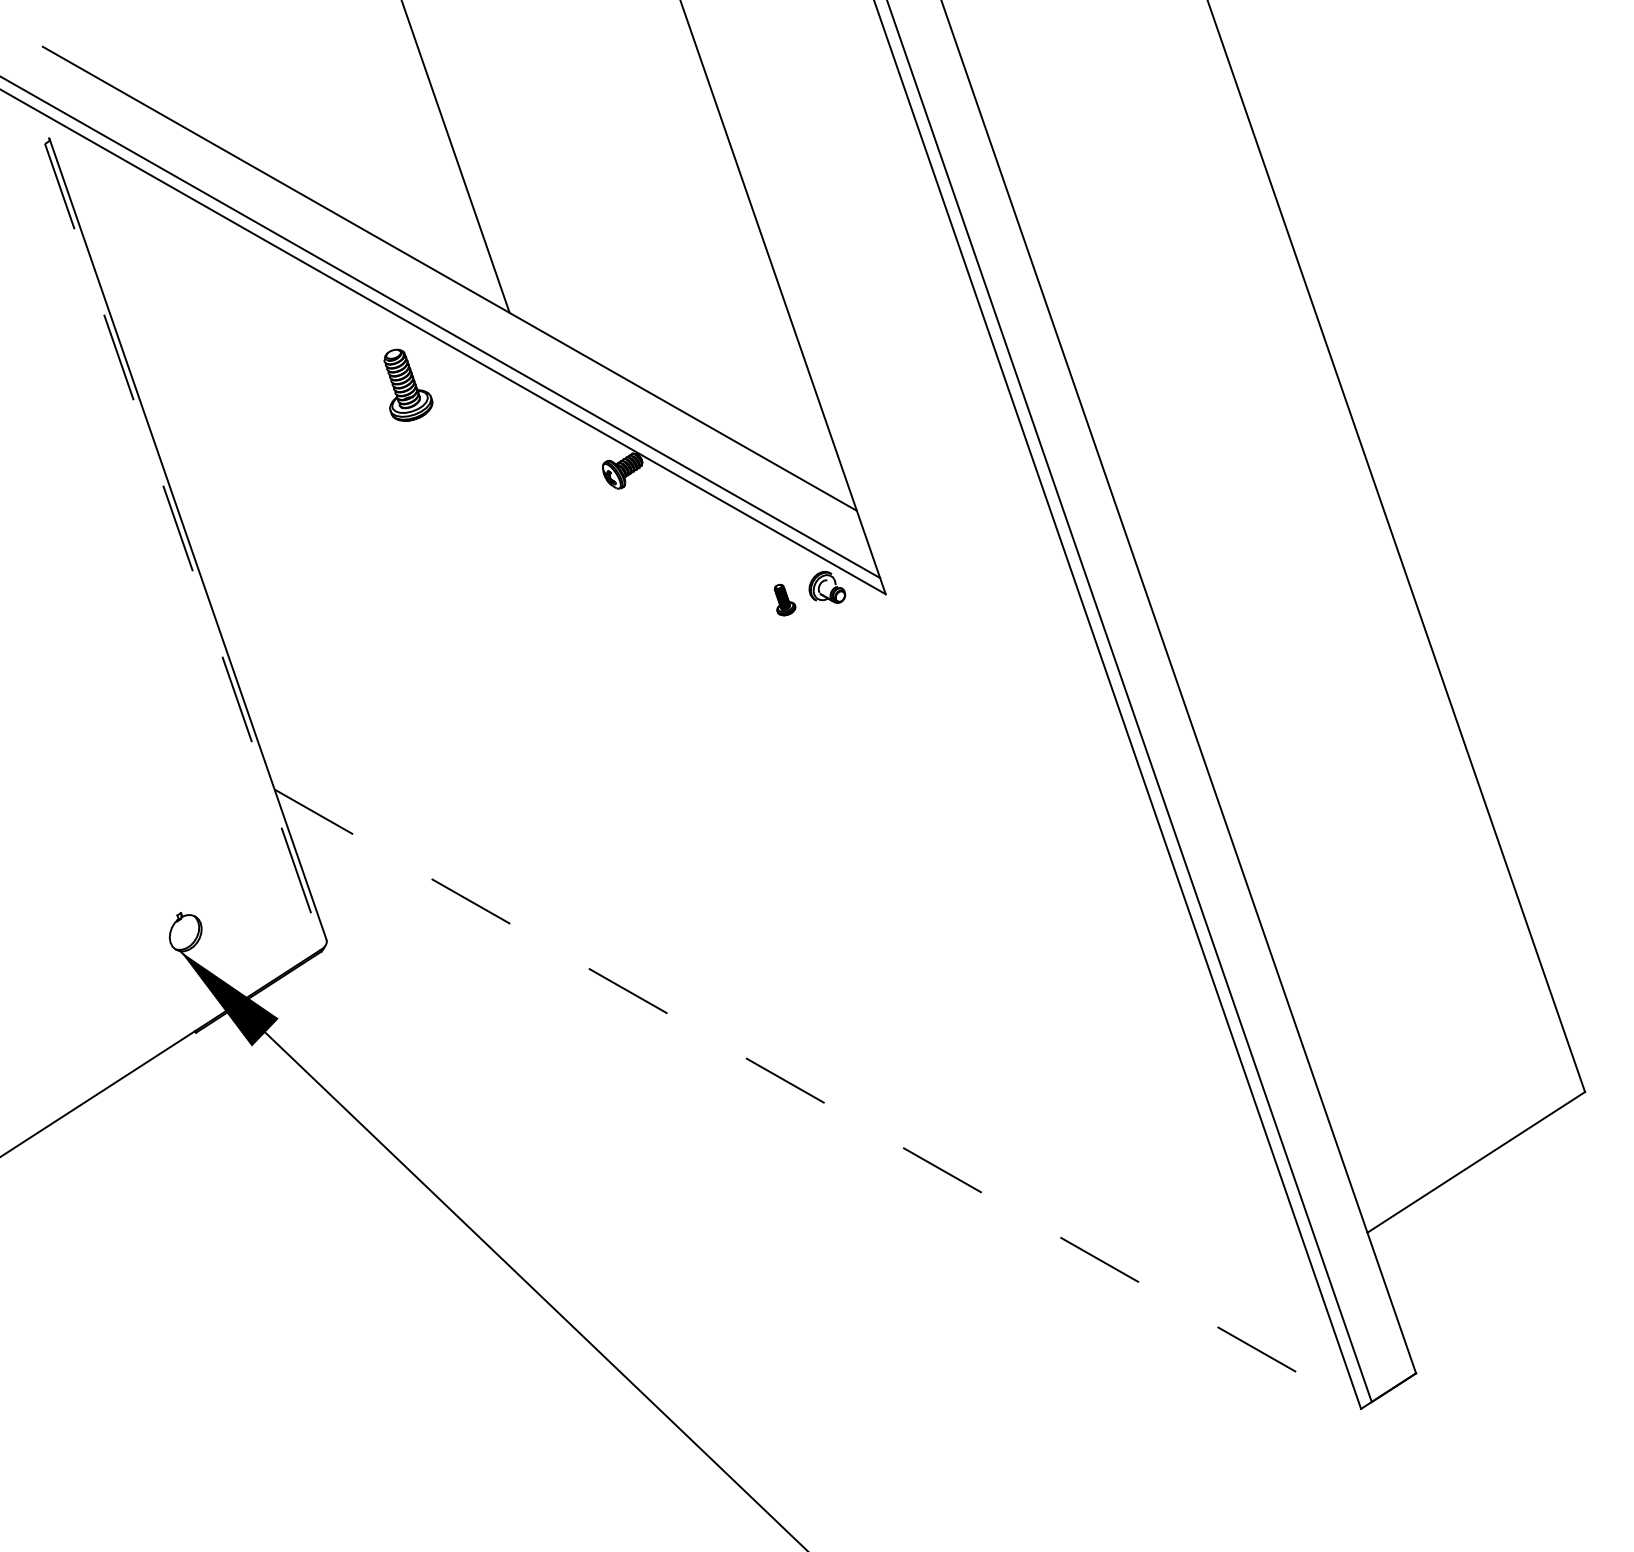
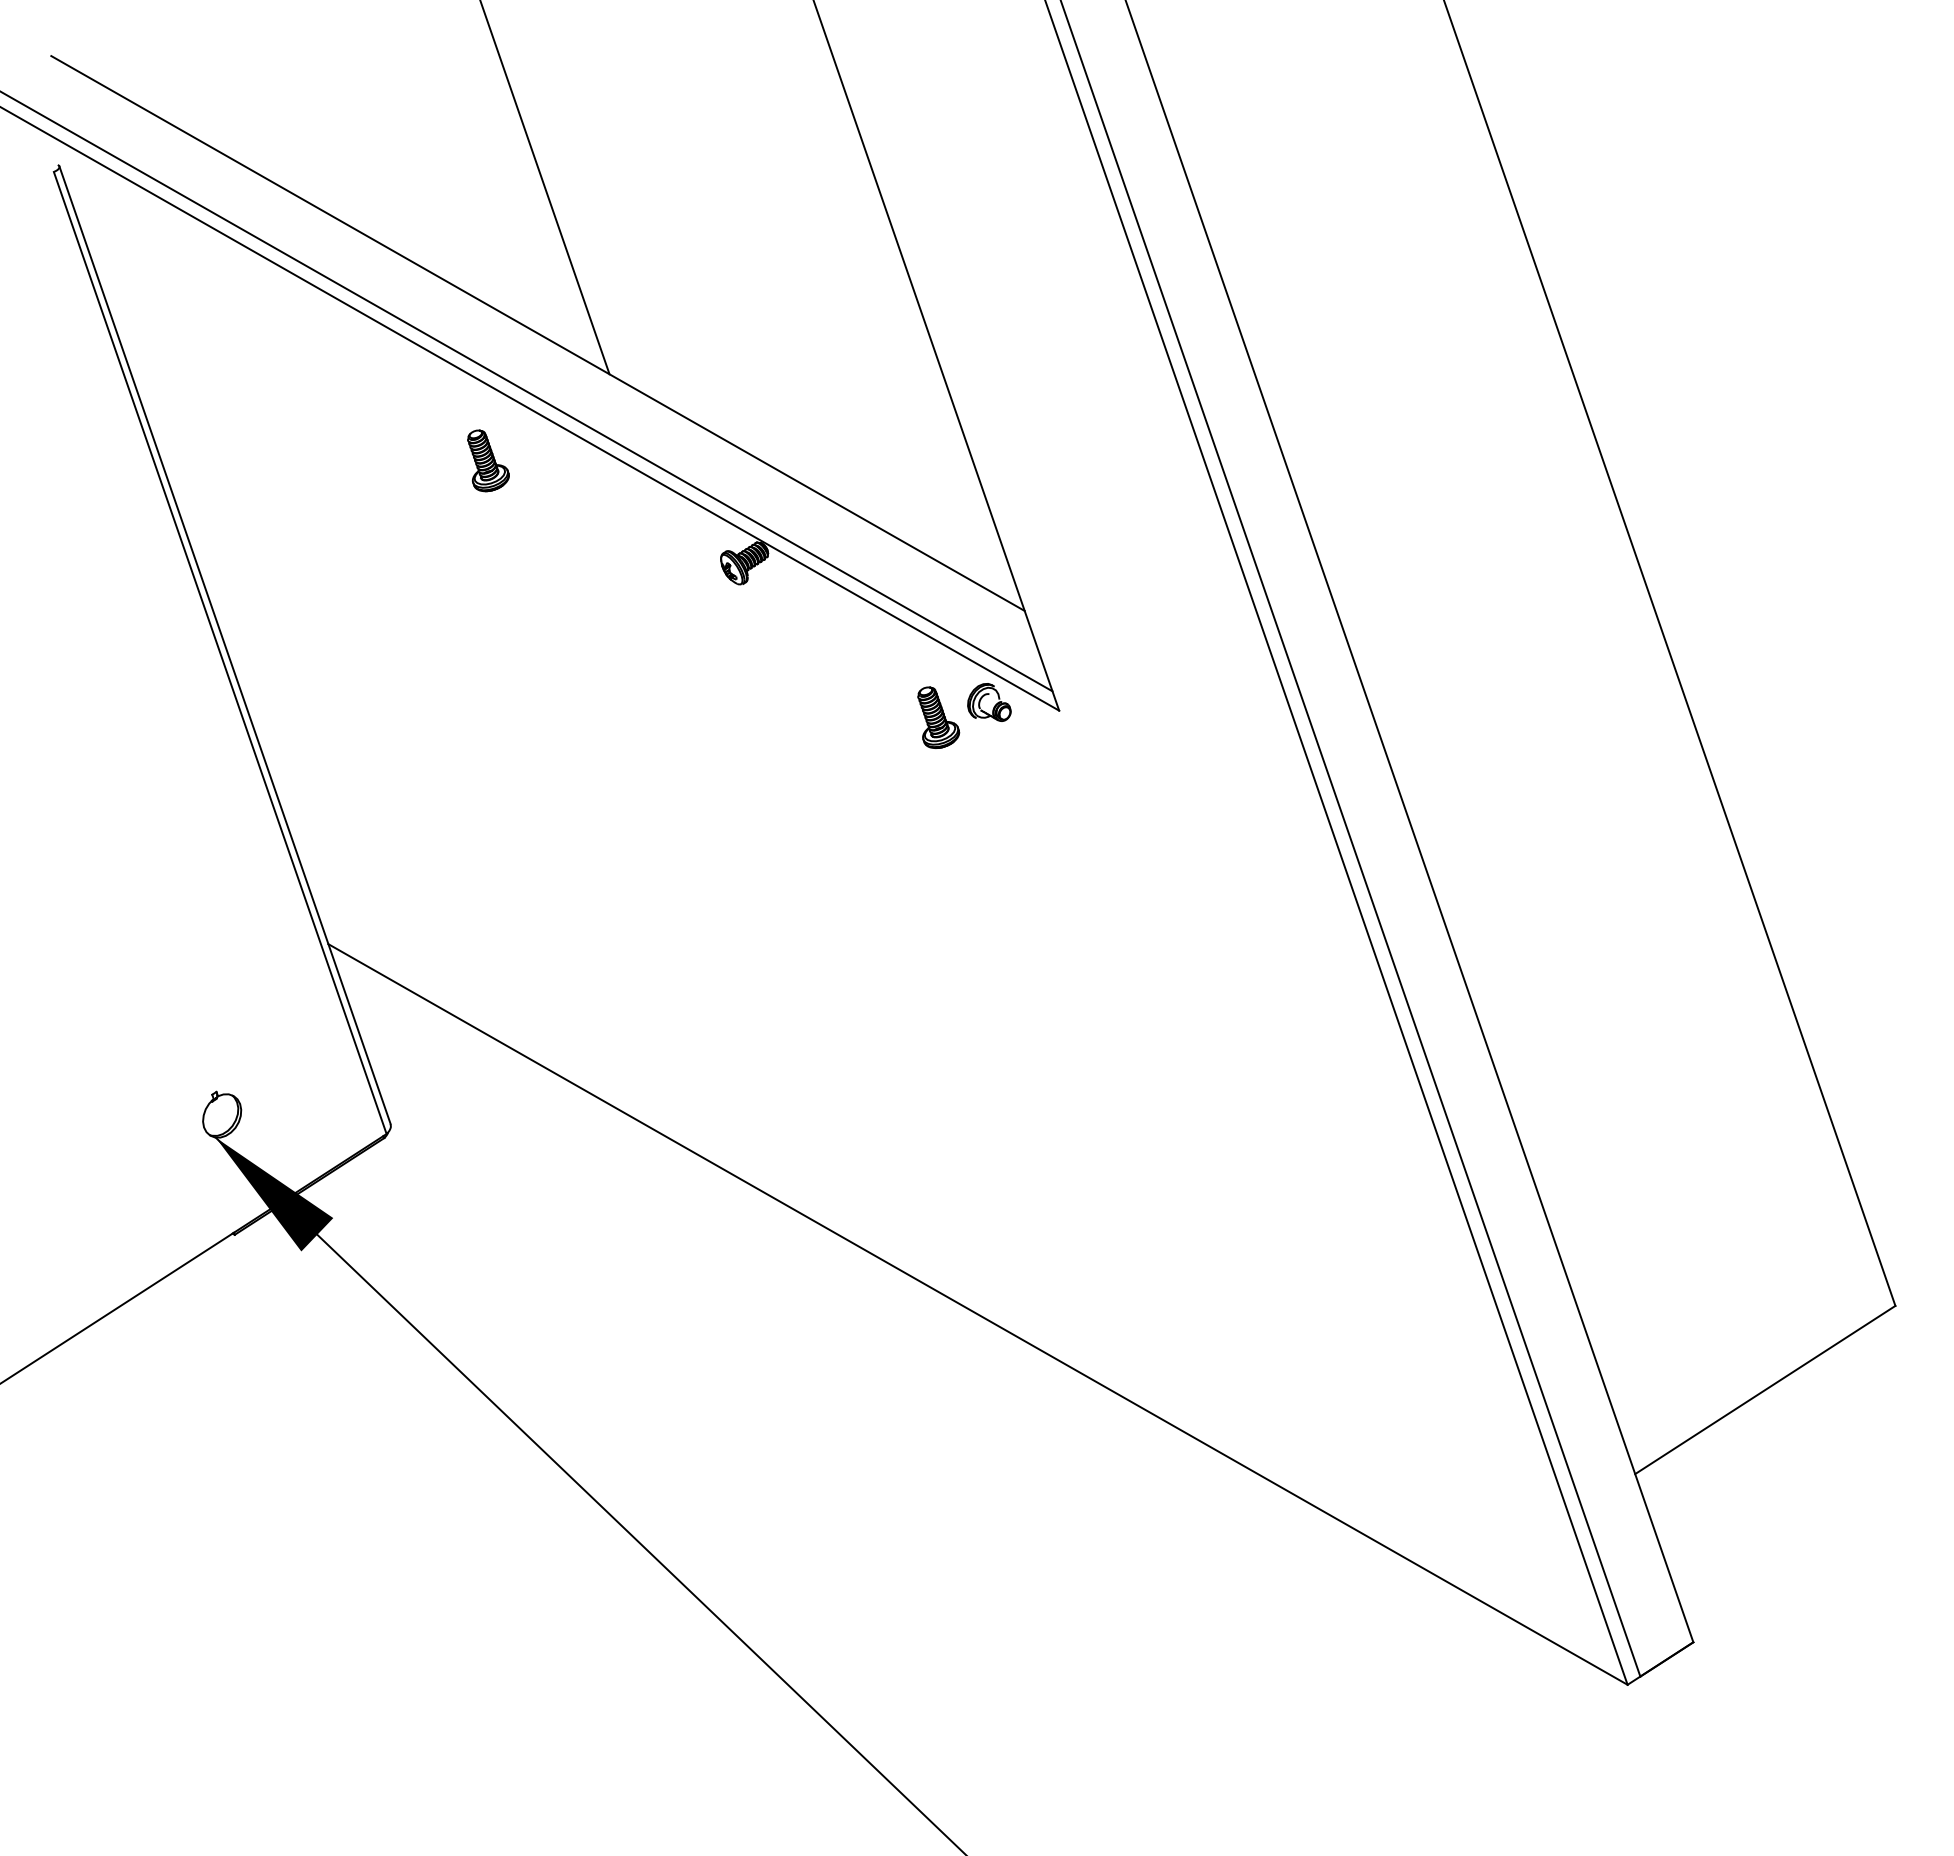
part: (408, 385) -> (488, 460), size x0.71
line: (184, 546) -> (220, 653), dashed -> solid
part: (784, 599) -> (938, 717), size x1.67
line: (817, 1099) -> (977, 1314), dashed -> solid

